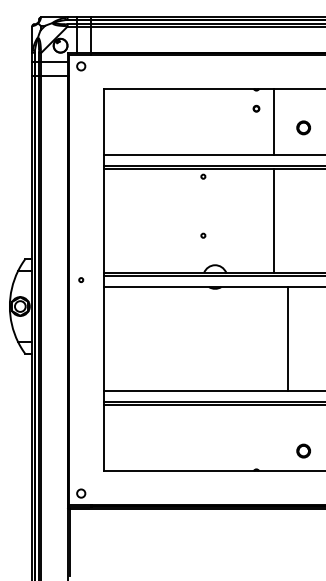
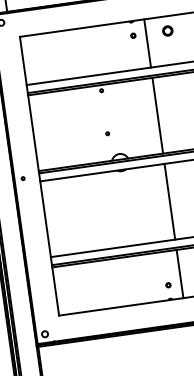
part: (303, 127) -> (167, 30), moved
line: (288, 338) -> (170, 201), moved
line: (274, 438) -> (180, 274), added
part: (256, 450) -> (168, 284), added

